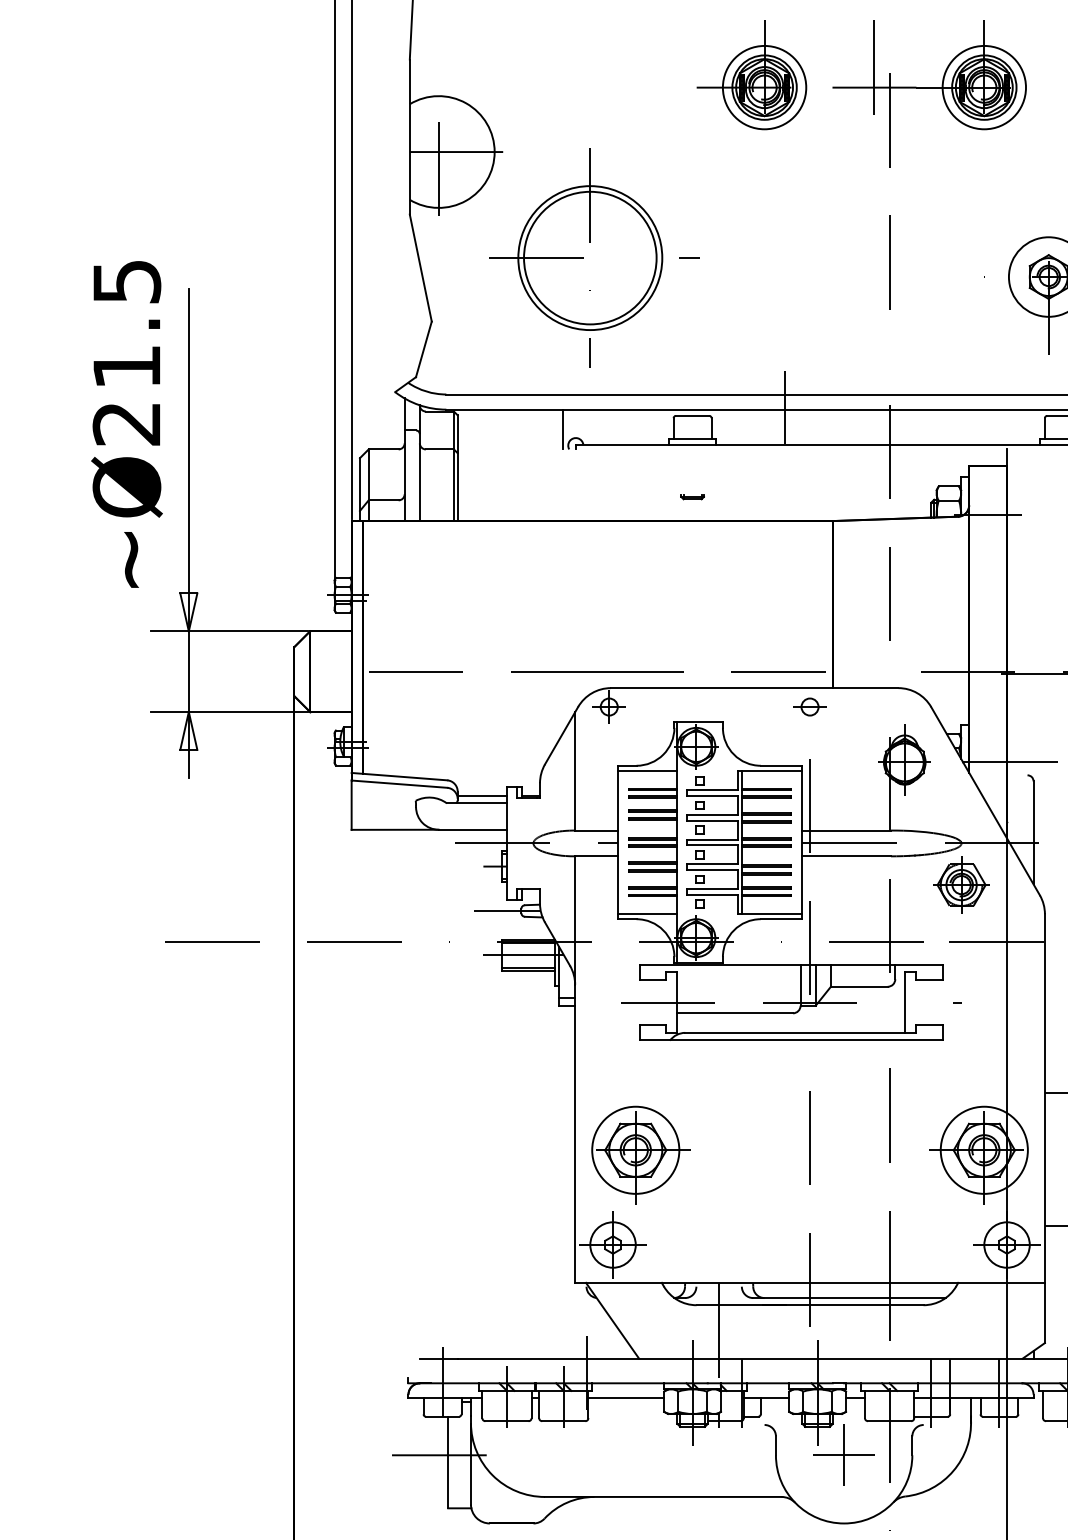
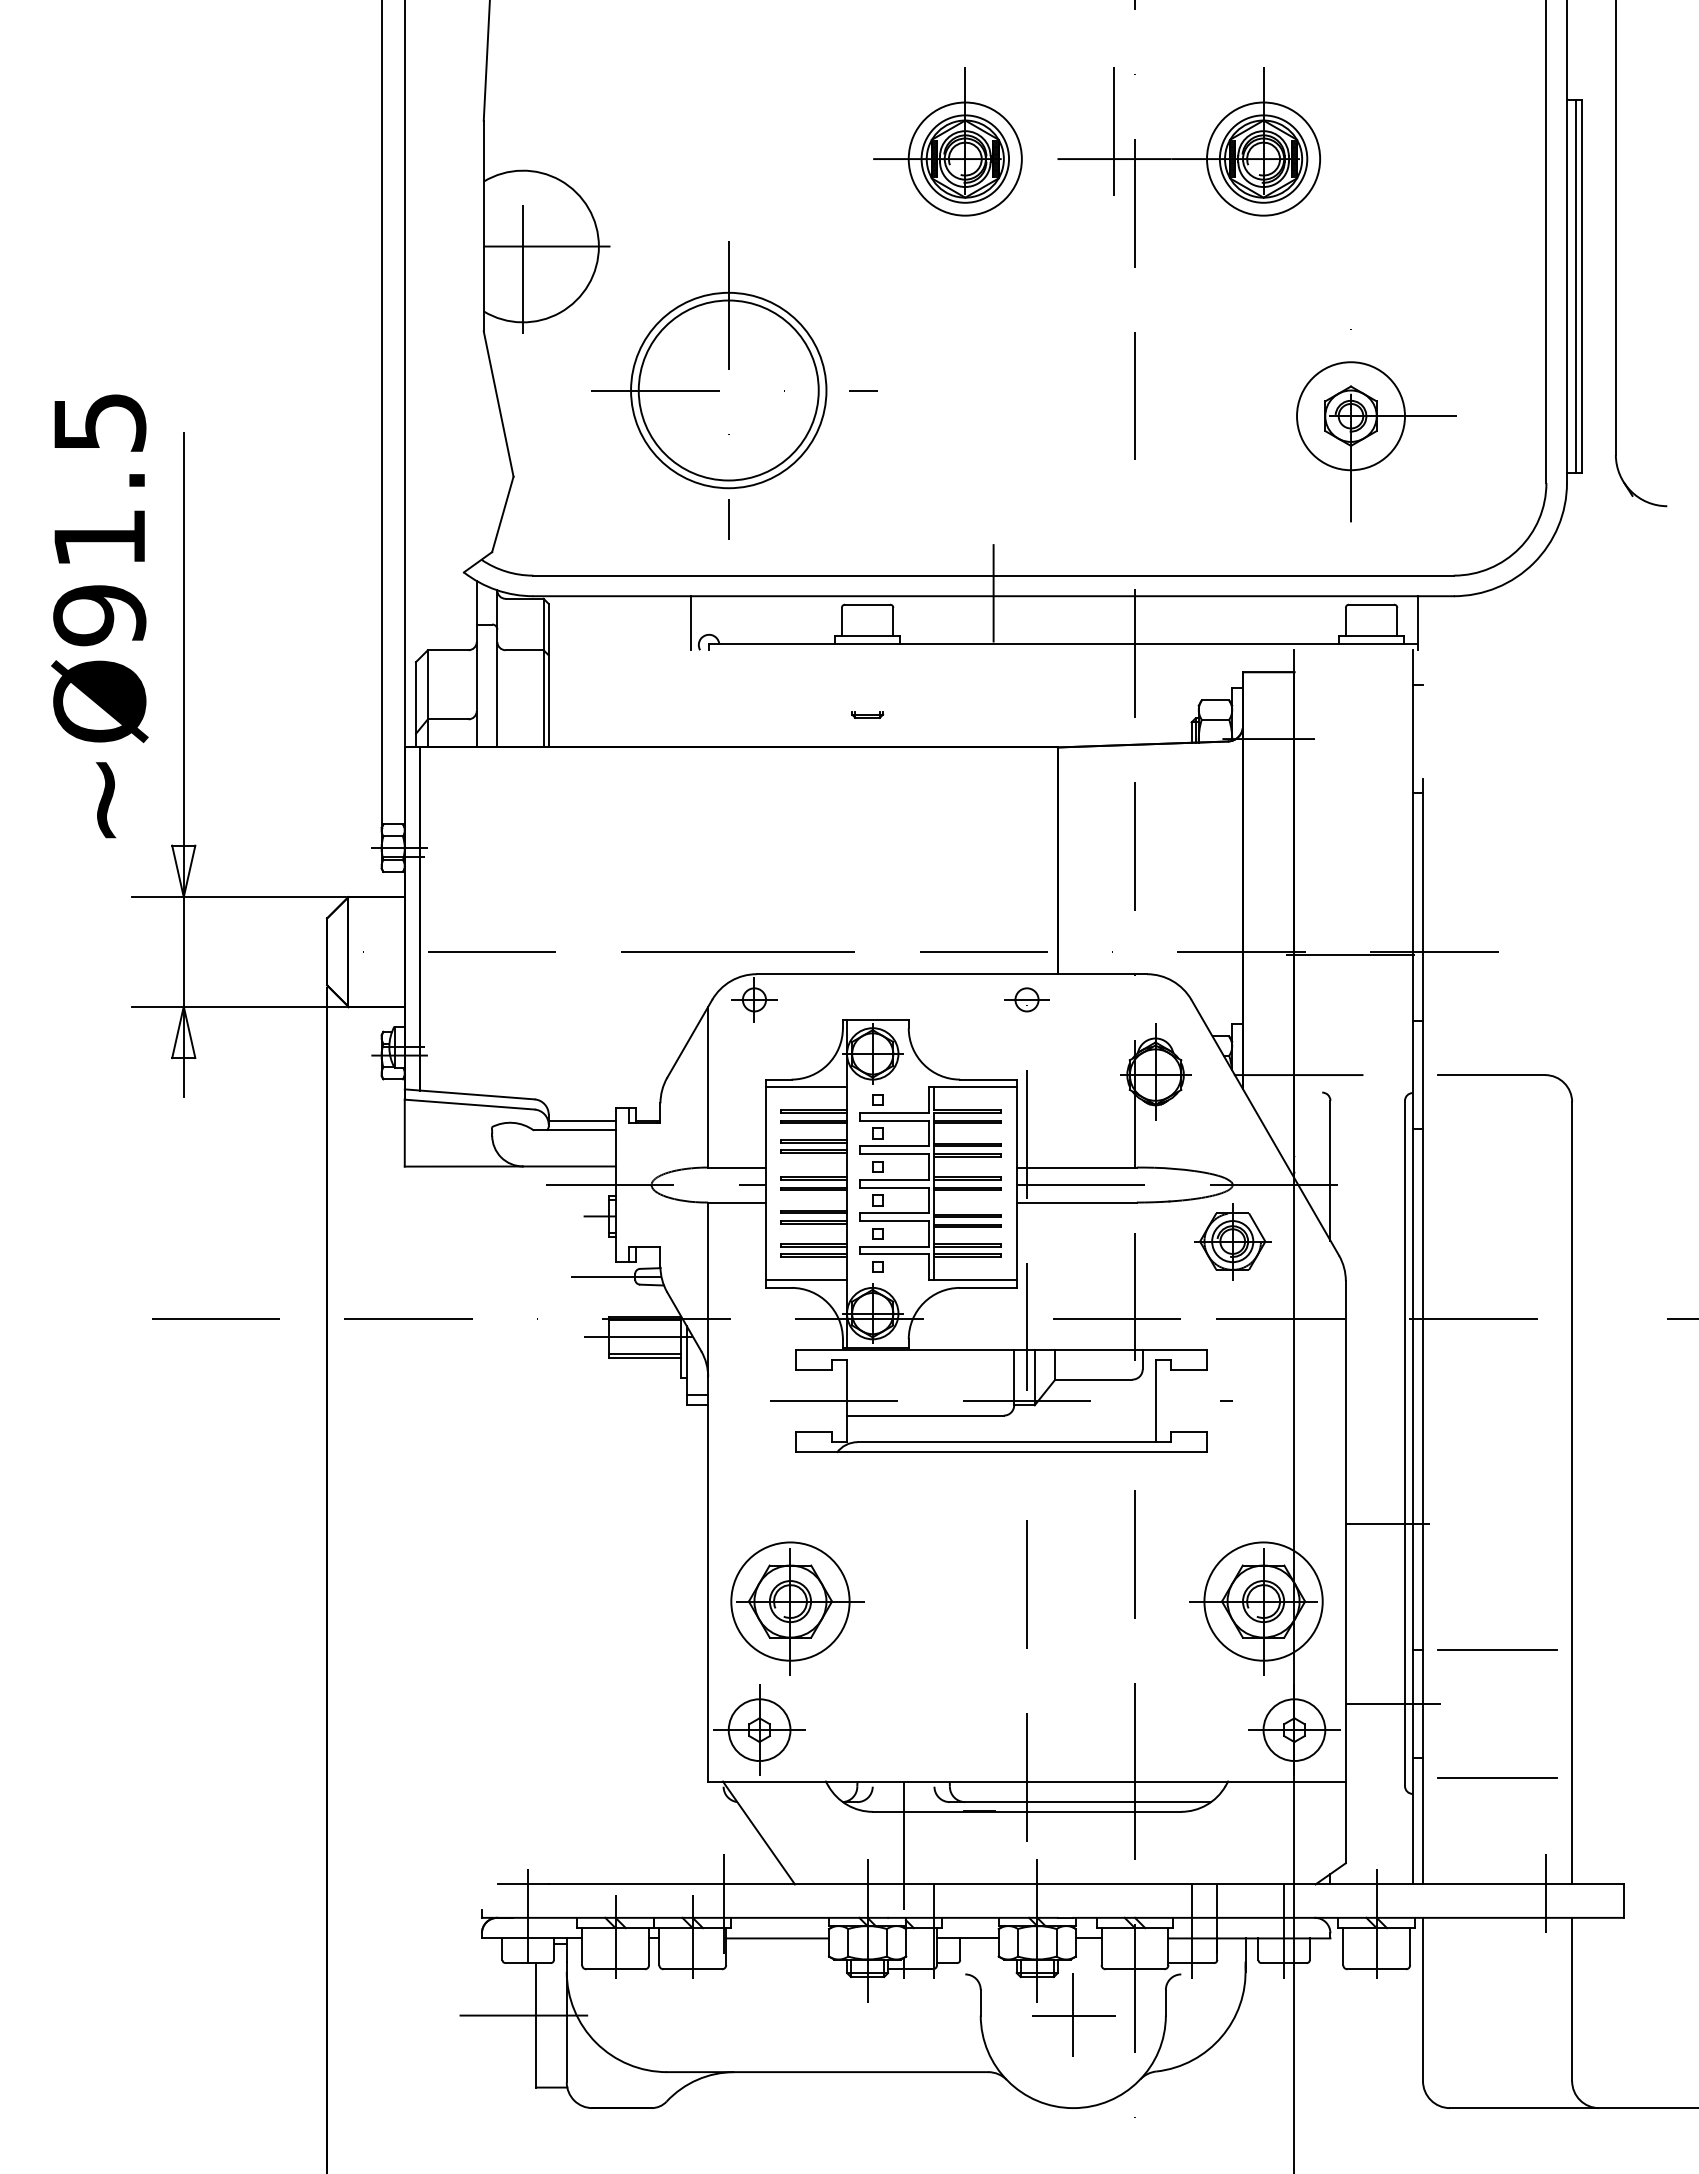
text: (126, 423) -> (99, 615), ~Ø21.5 -> ~Ø91.5

